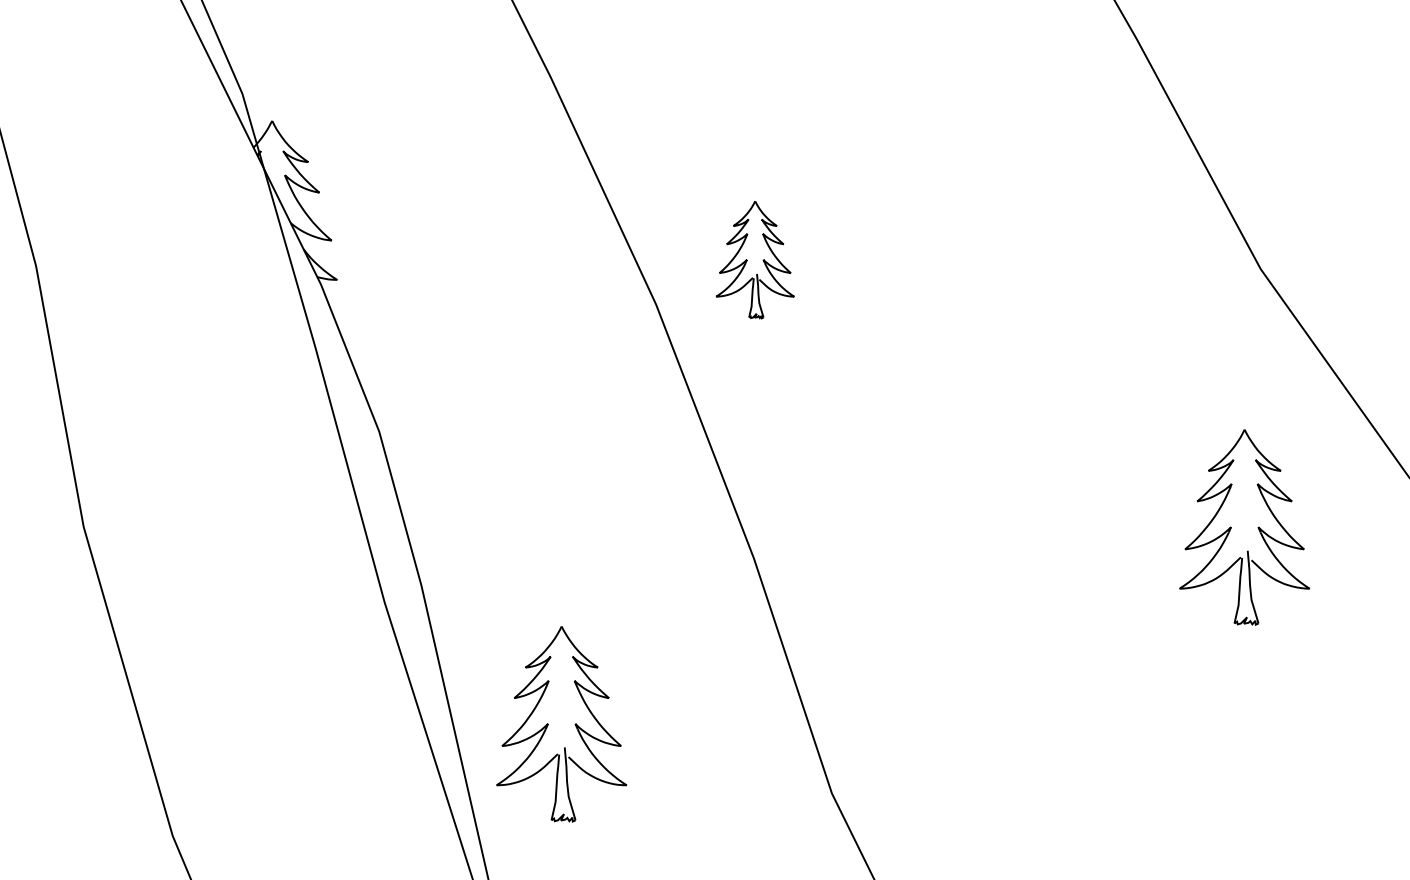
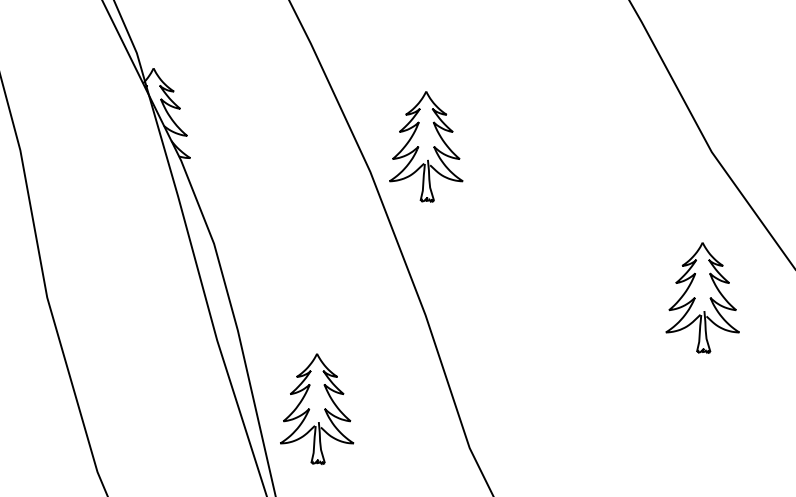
part: (755, 259) -> (426, 146), size x1.67

